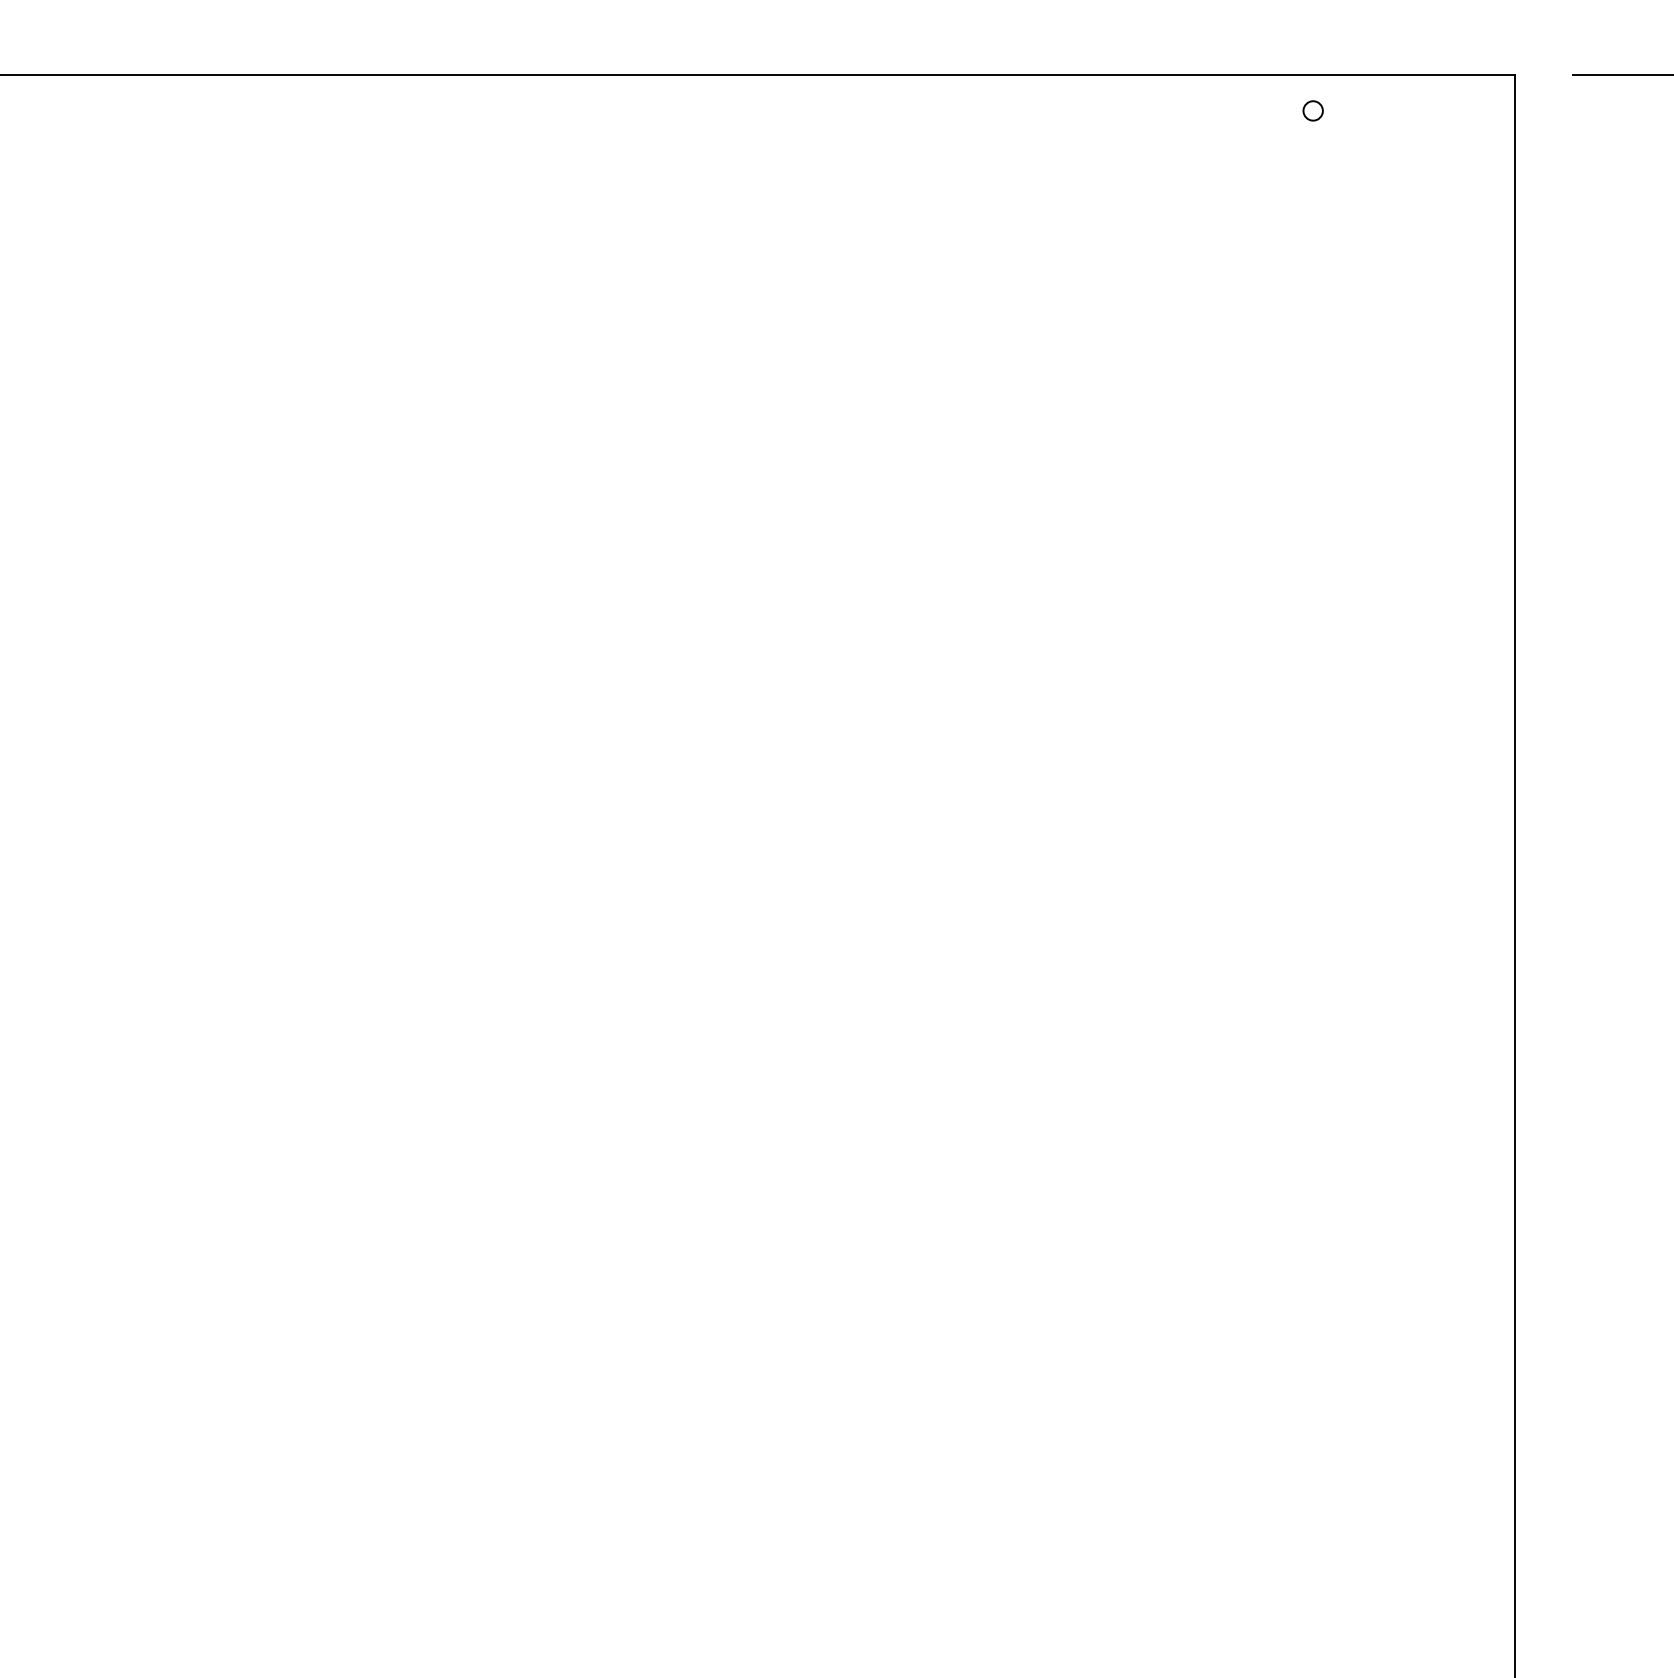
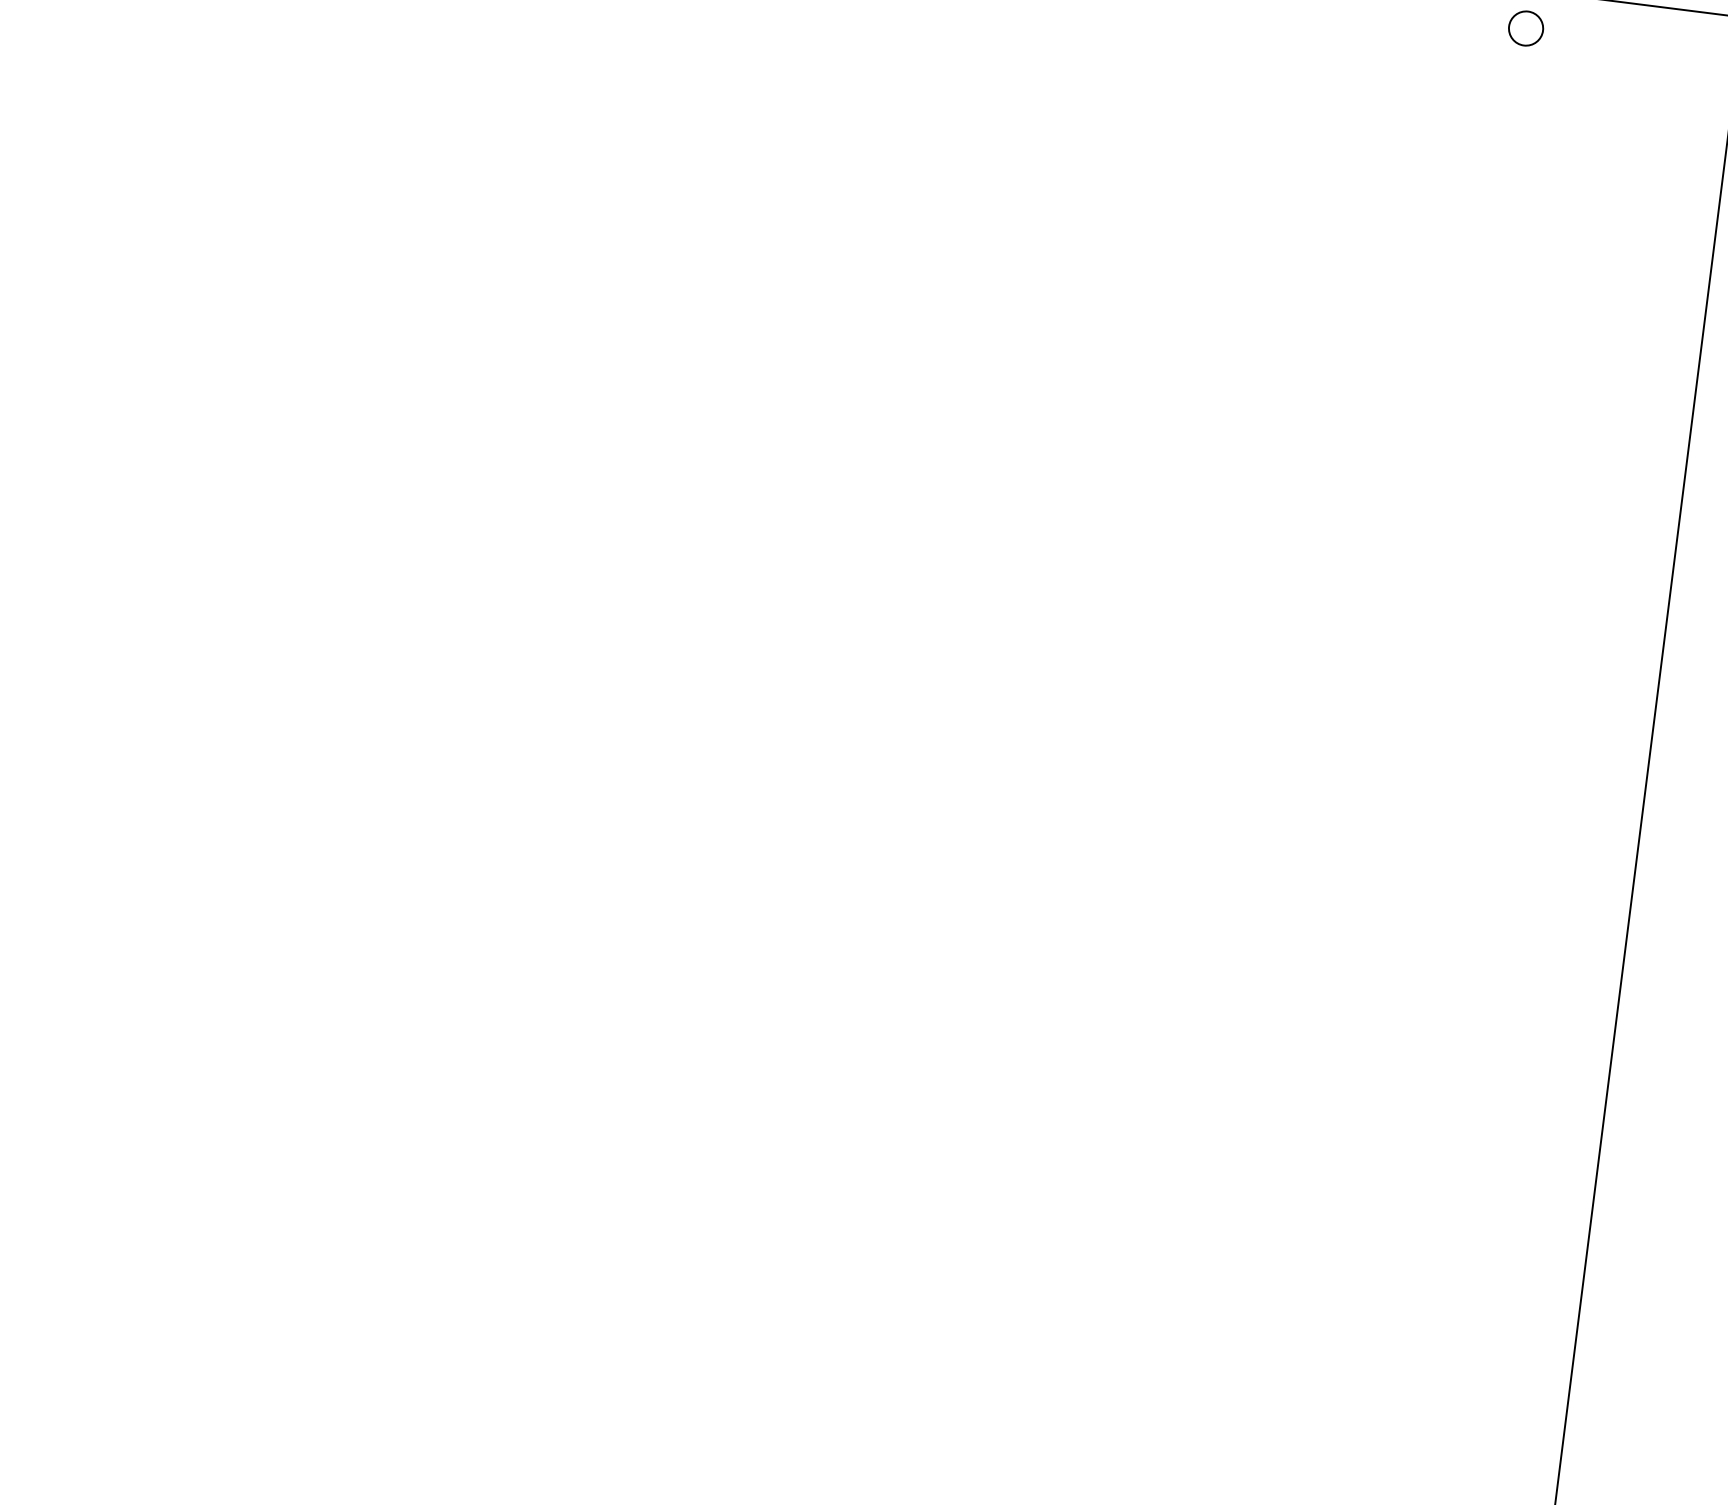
circle: (1313, 110) -> (1526, 28), size x1.67

